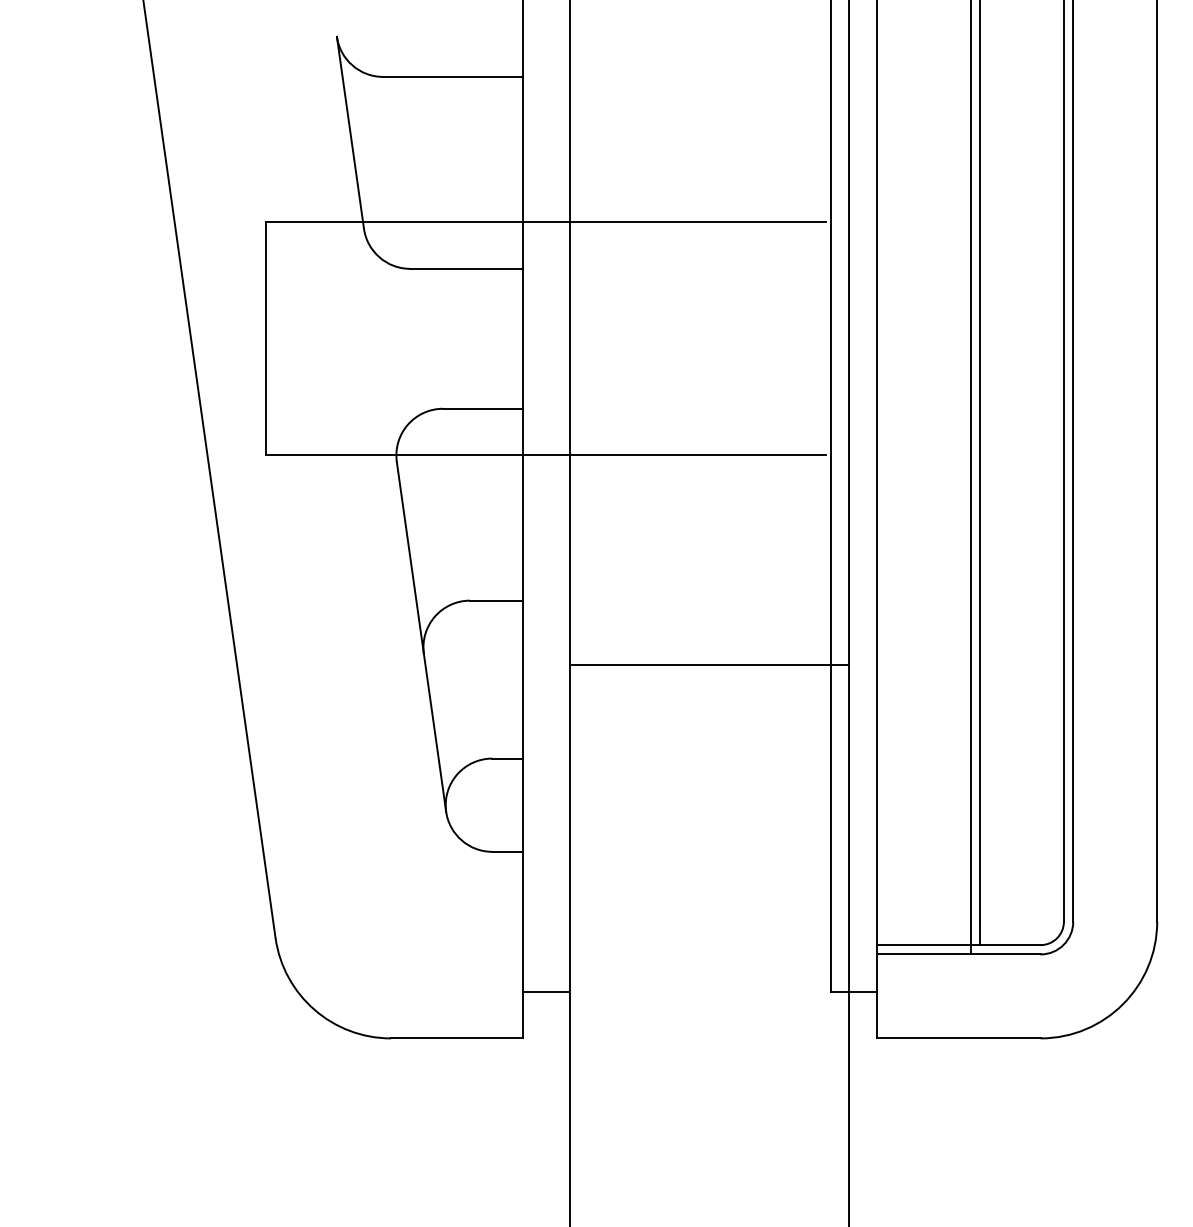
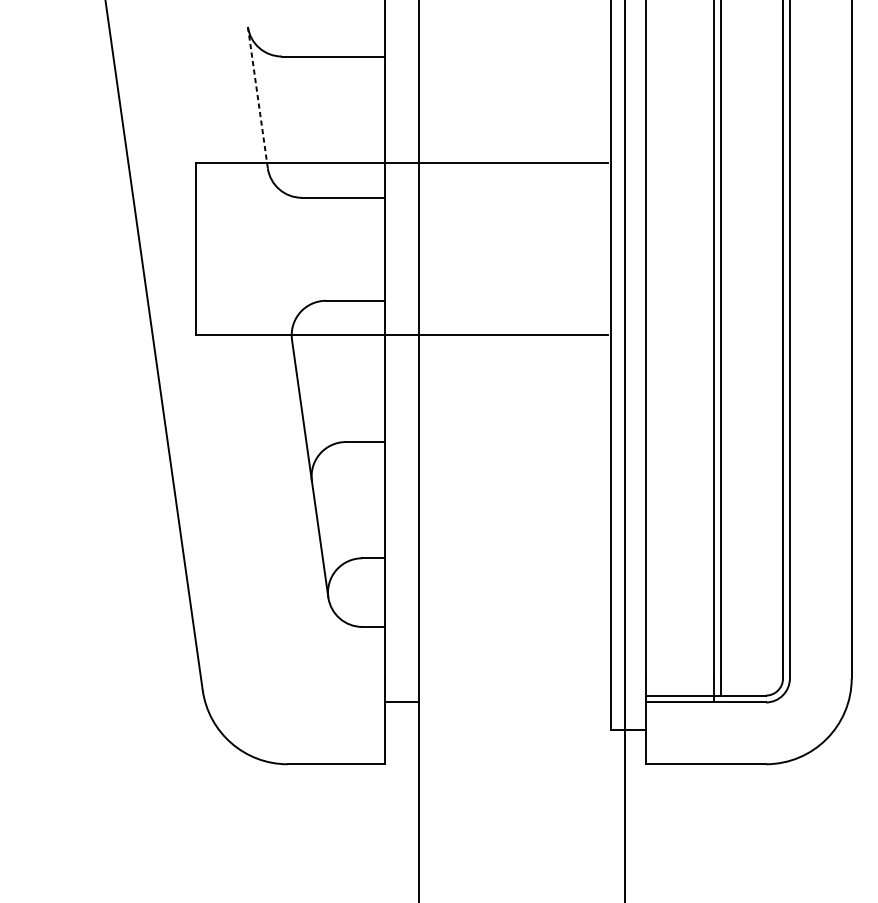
line: (350, 132) -> (257, 97), solid -> dashed
line: (709, 665) -> (522, 489), removed
line: (545, 991) -> (401, 701), moved

